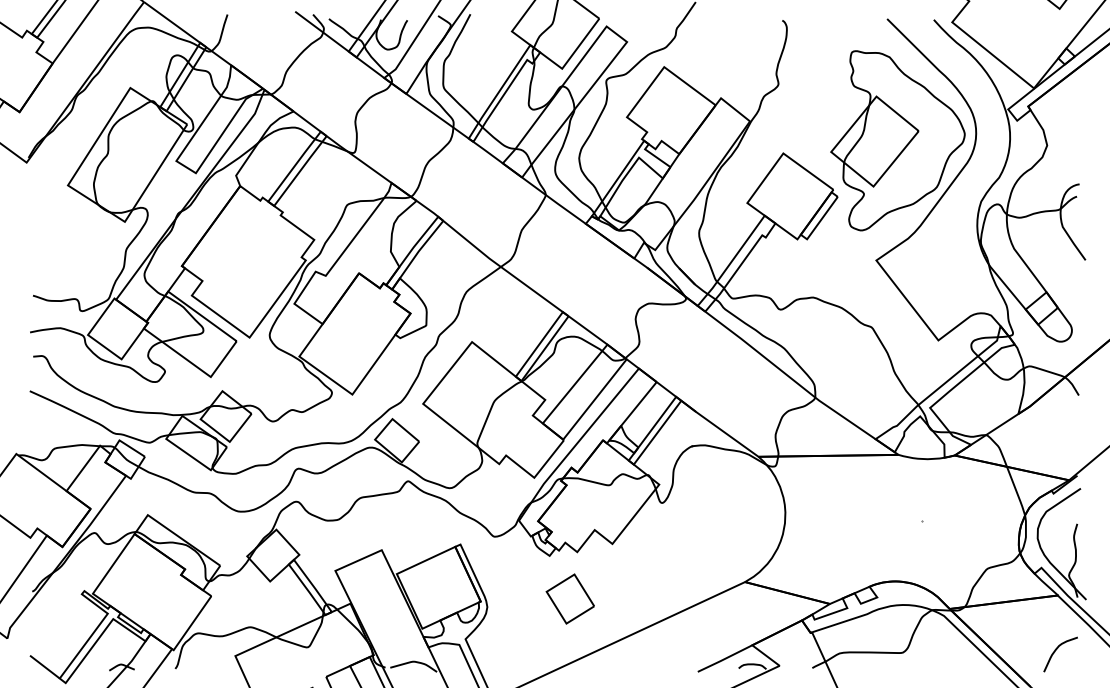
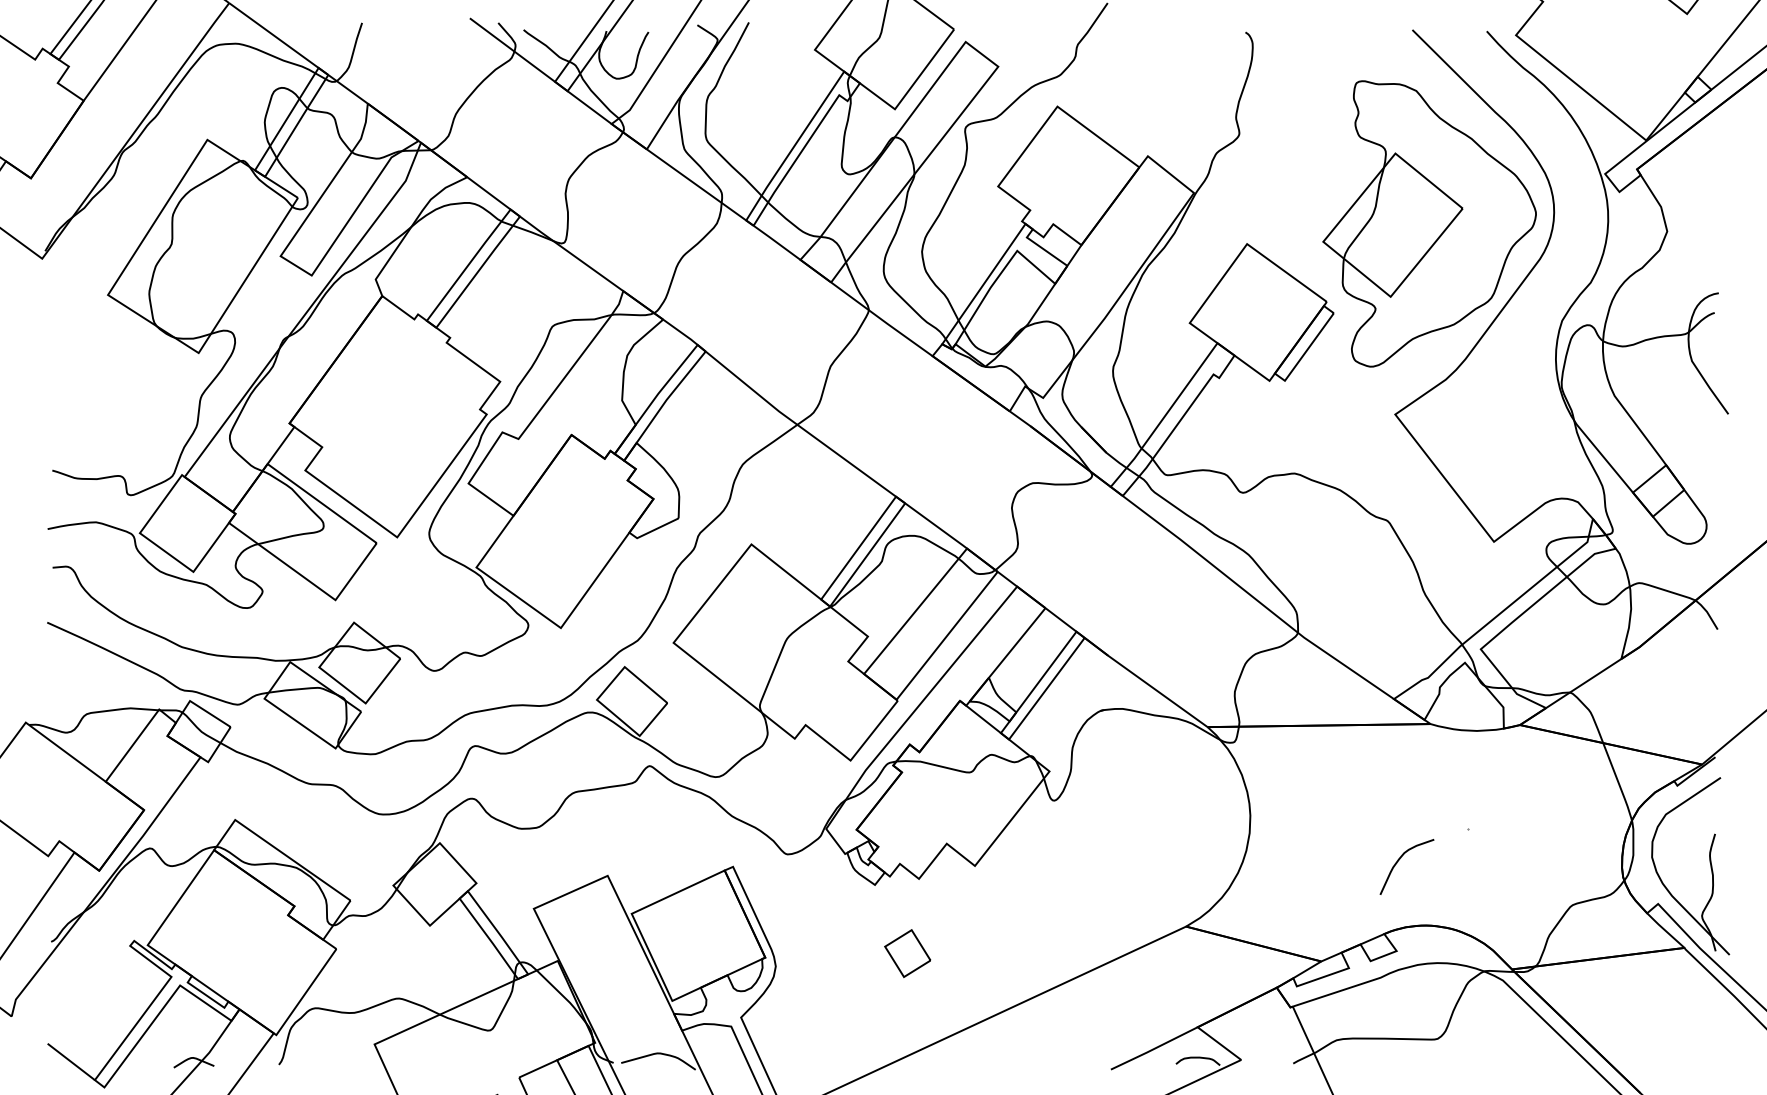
part: (569, 598) -> (906, 952), size x0.6
curve: (1056, 650) -> (1400, 860), moved

